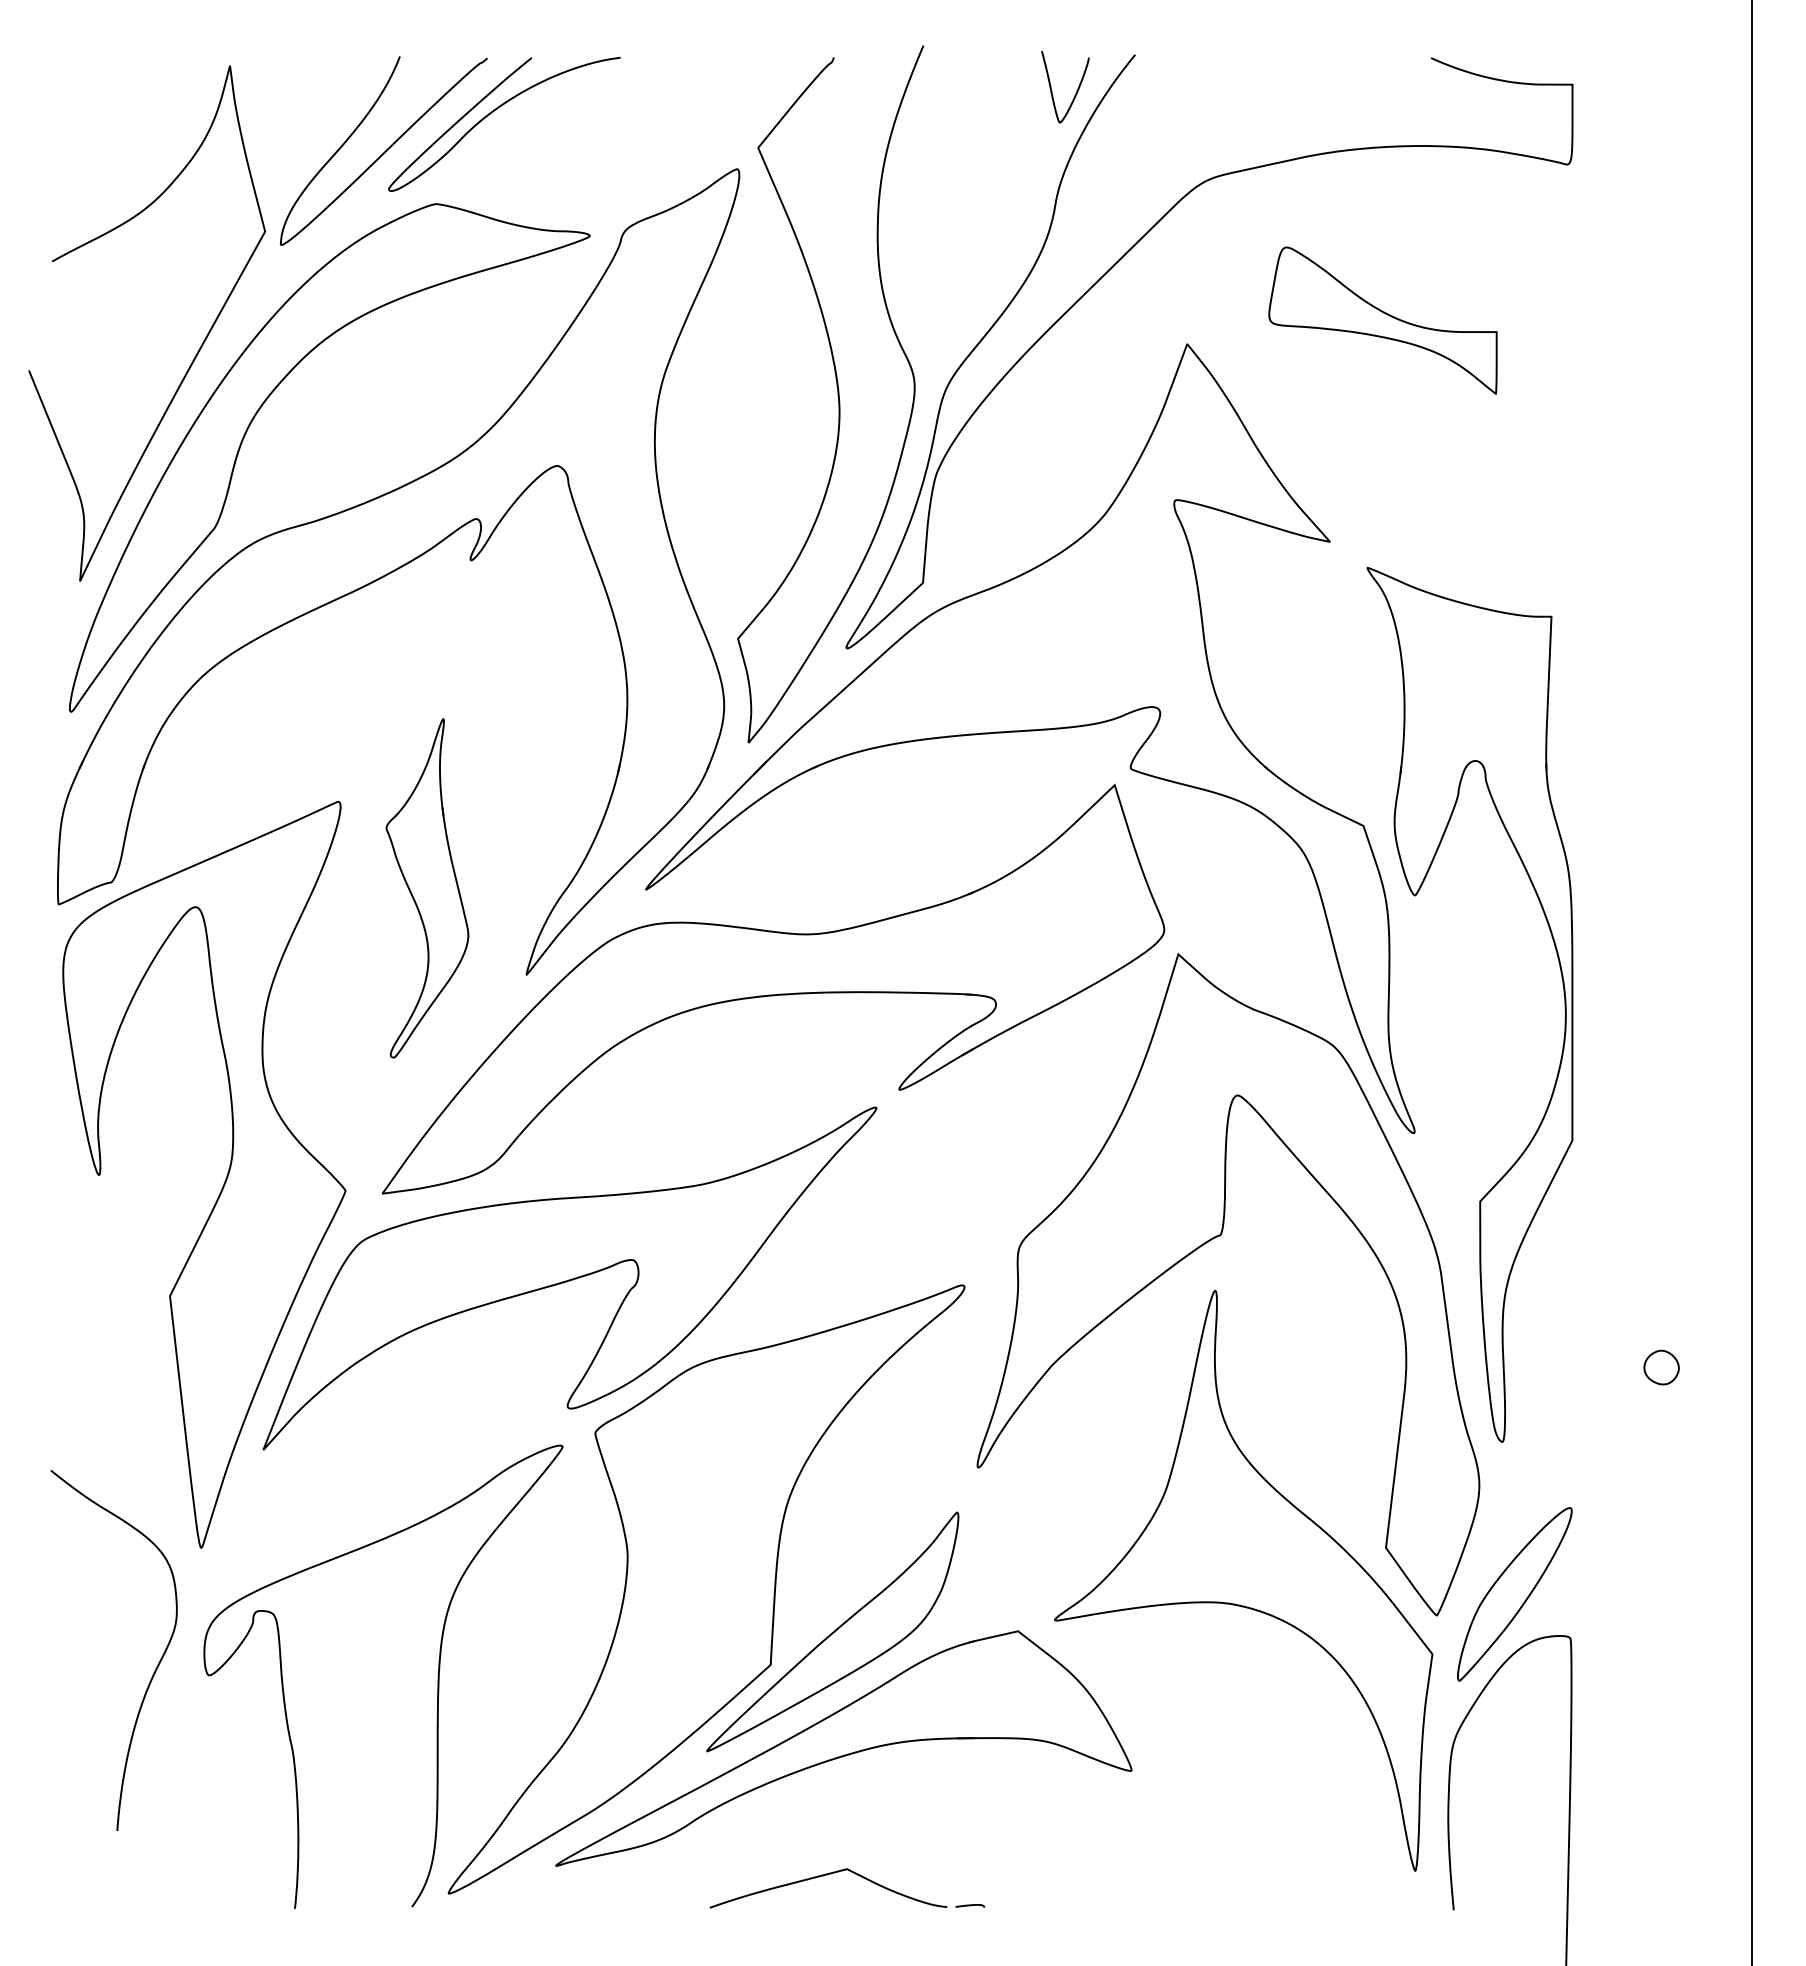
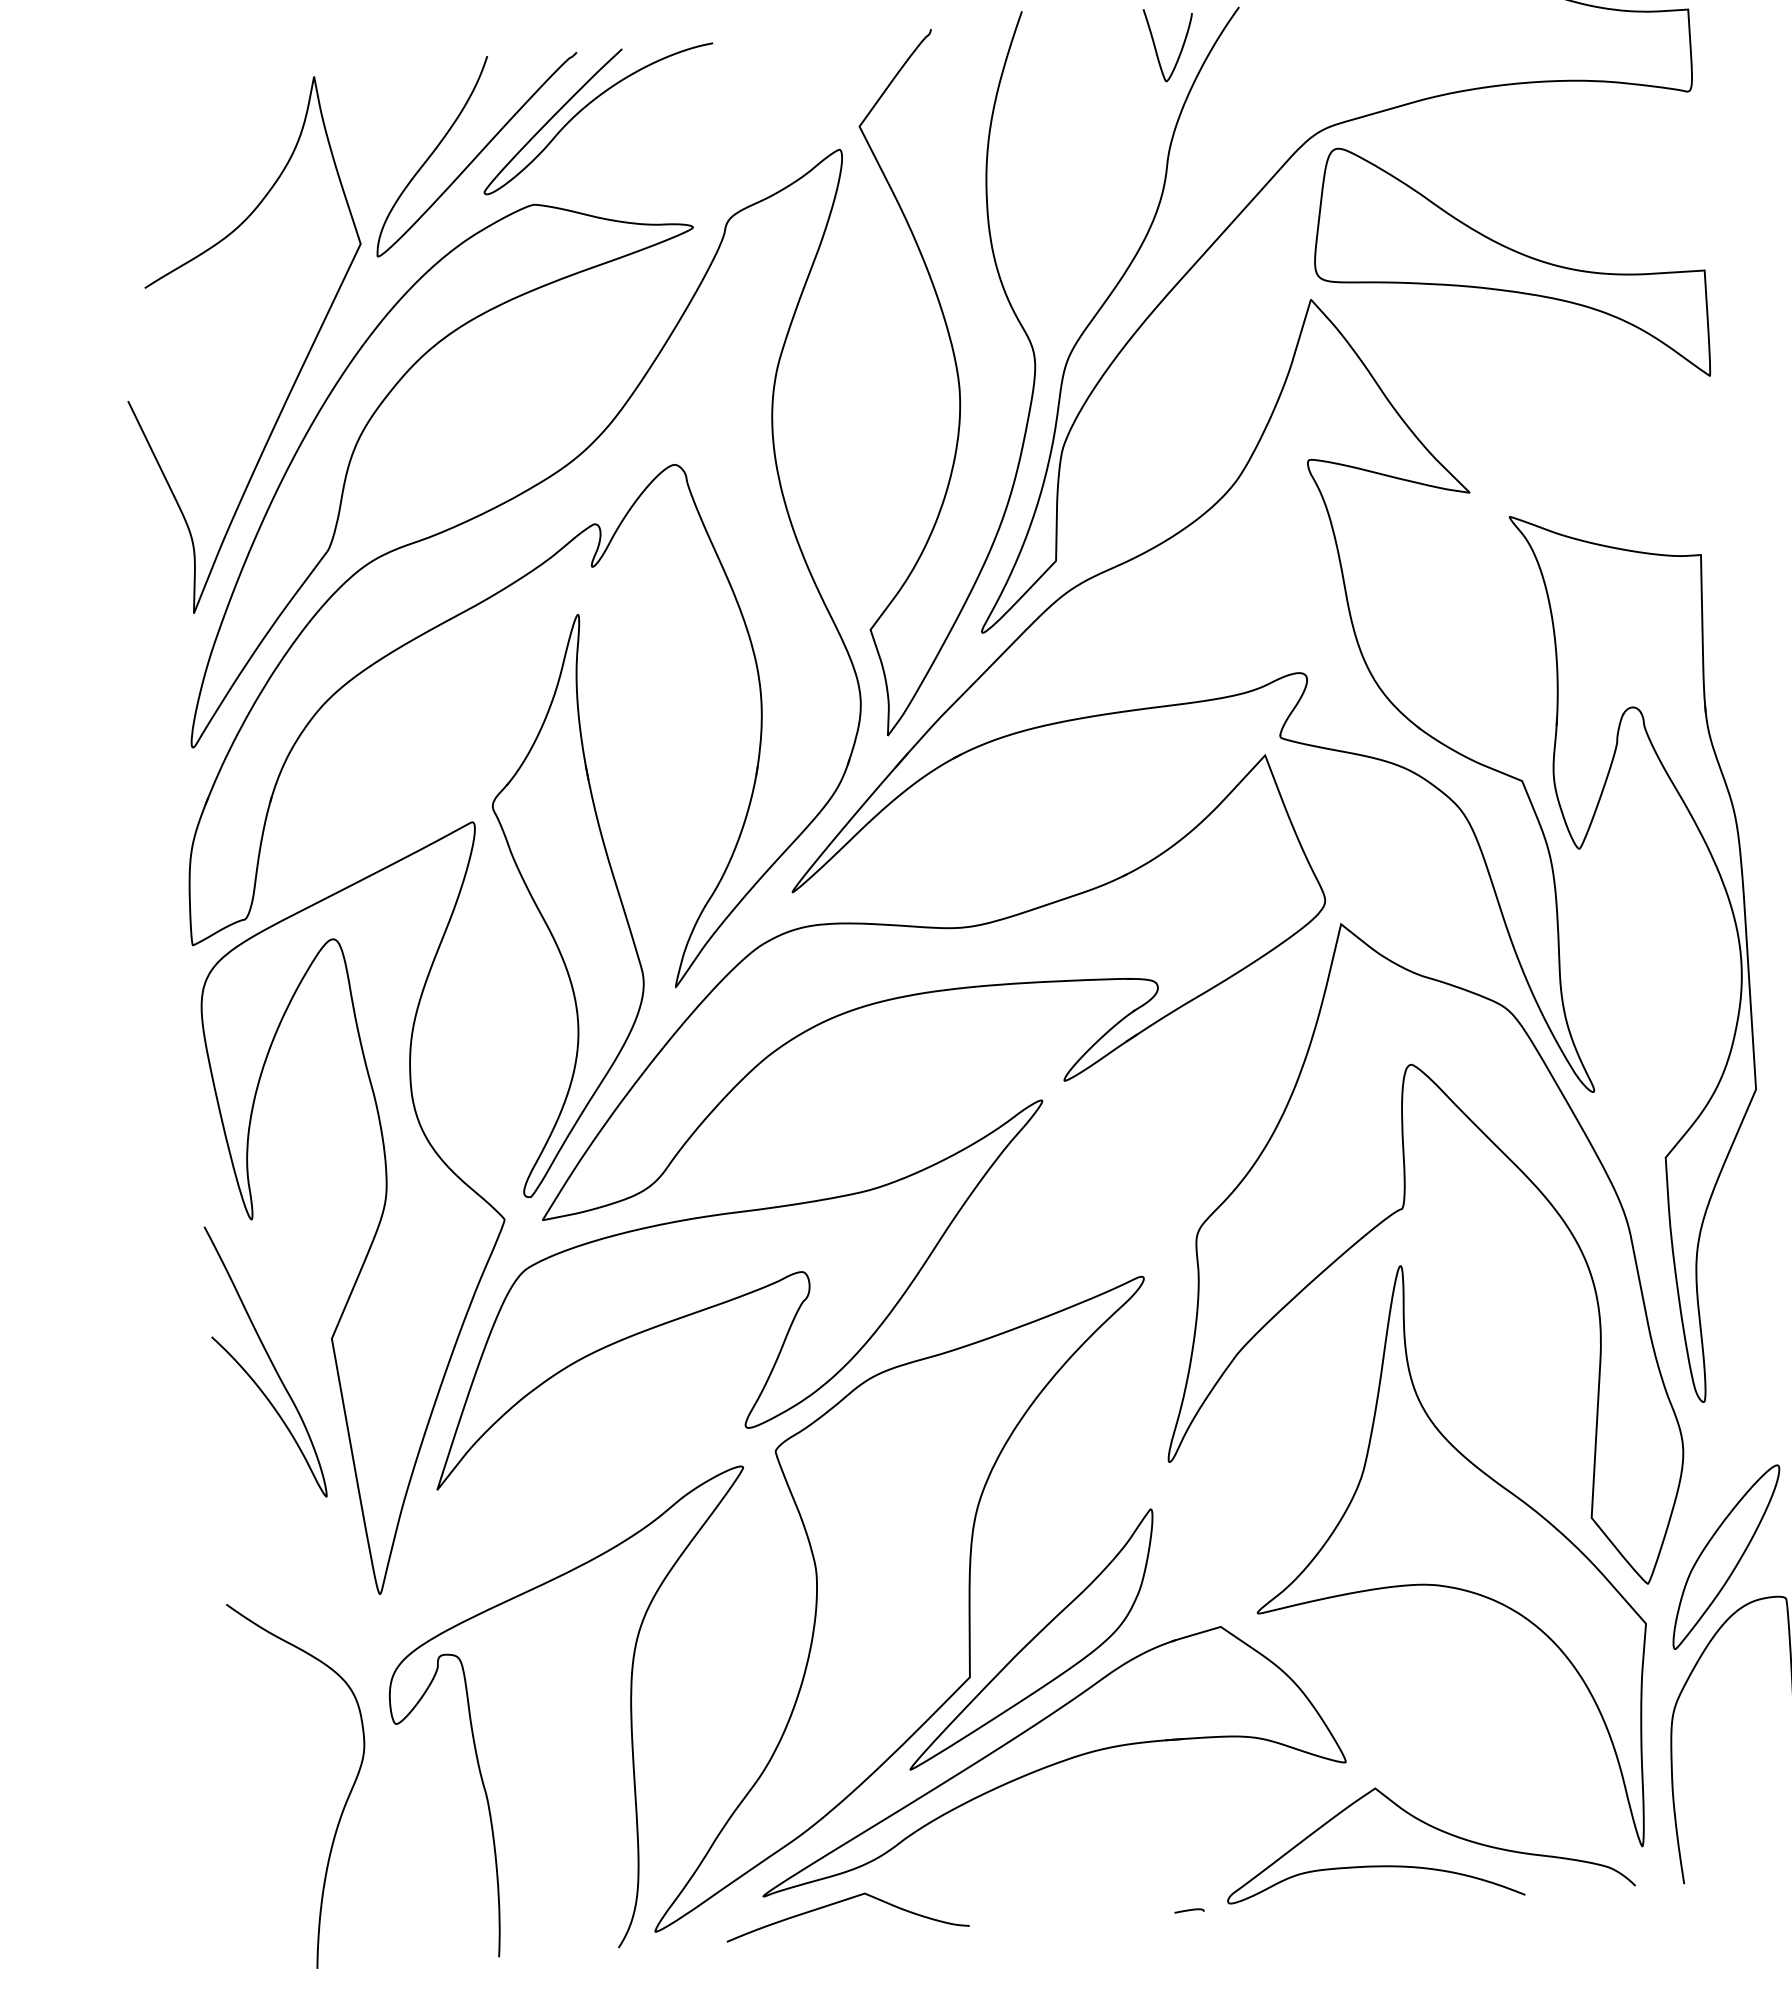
part: (1382, 320) -> (1509, 262), size x1.67
part: (427, 888) -> (568, 905), size x1.67
curve: (107, 1312) -> (269, 1359), added
curve: (154, 1670) -> (345, 1802), moved
curve: (1212, 1840) -> (1433, 1828), added
curve: (823, 1876) -> (841, 1902), moved

